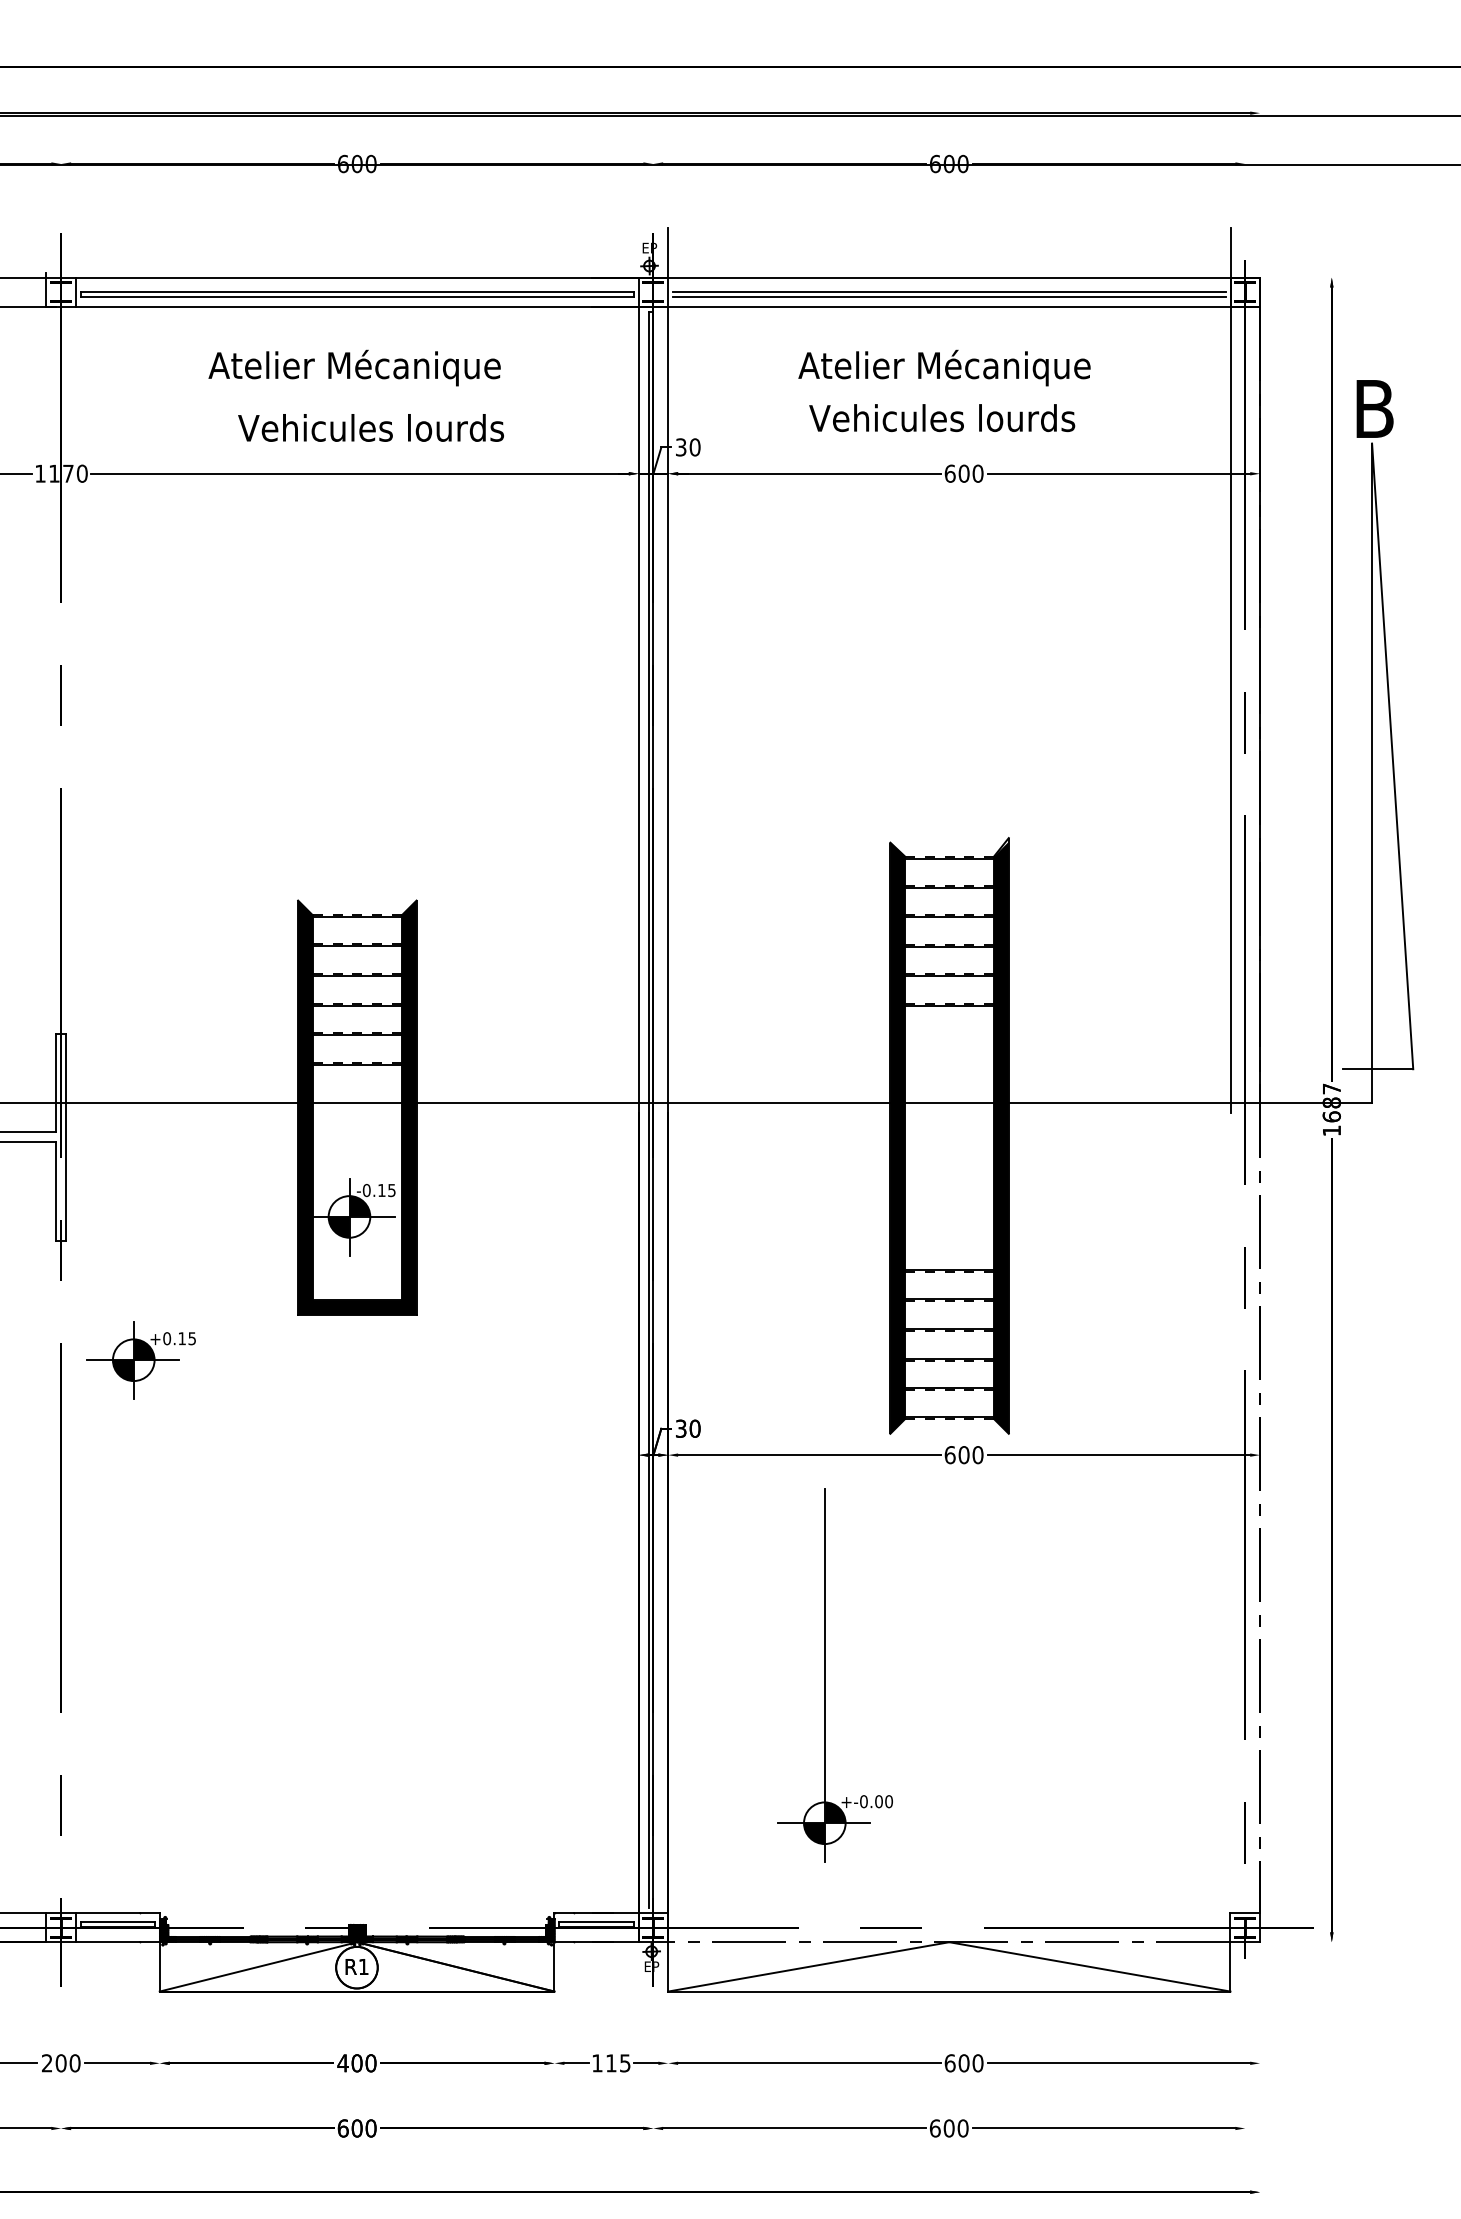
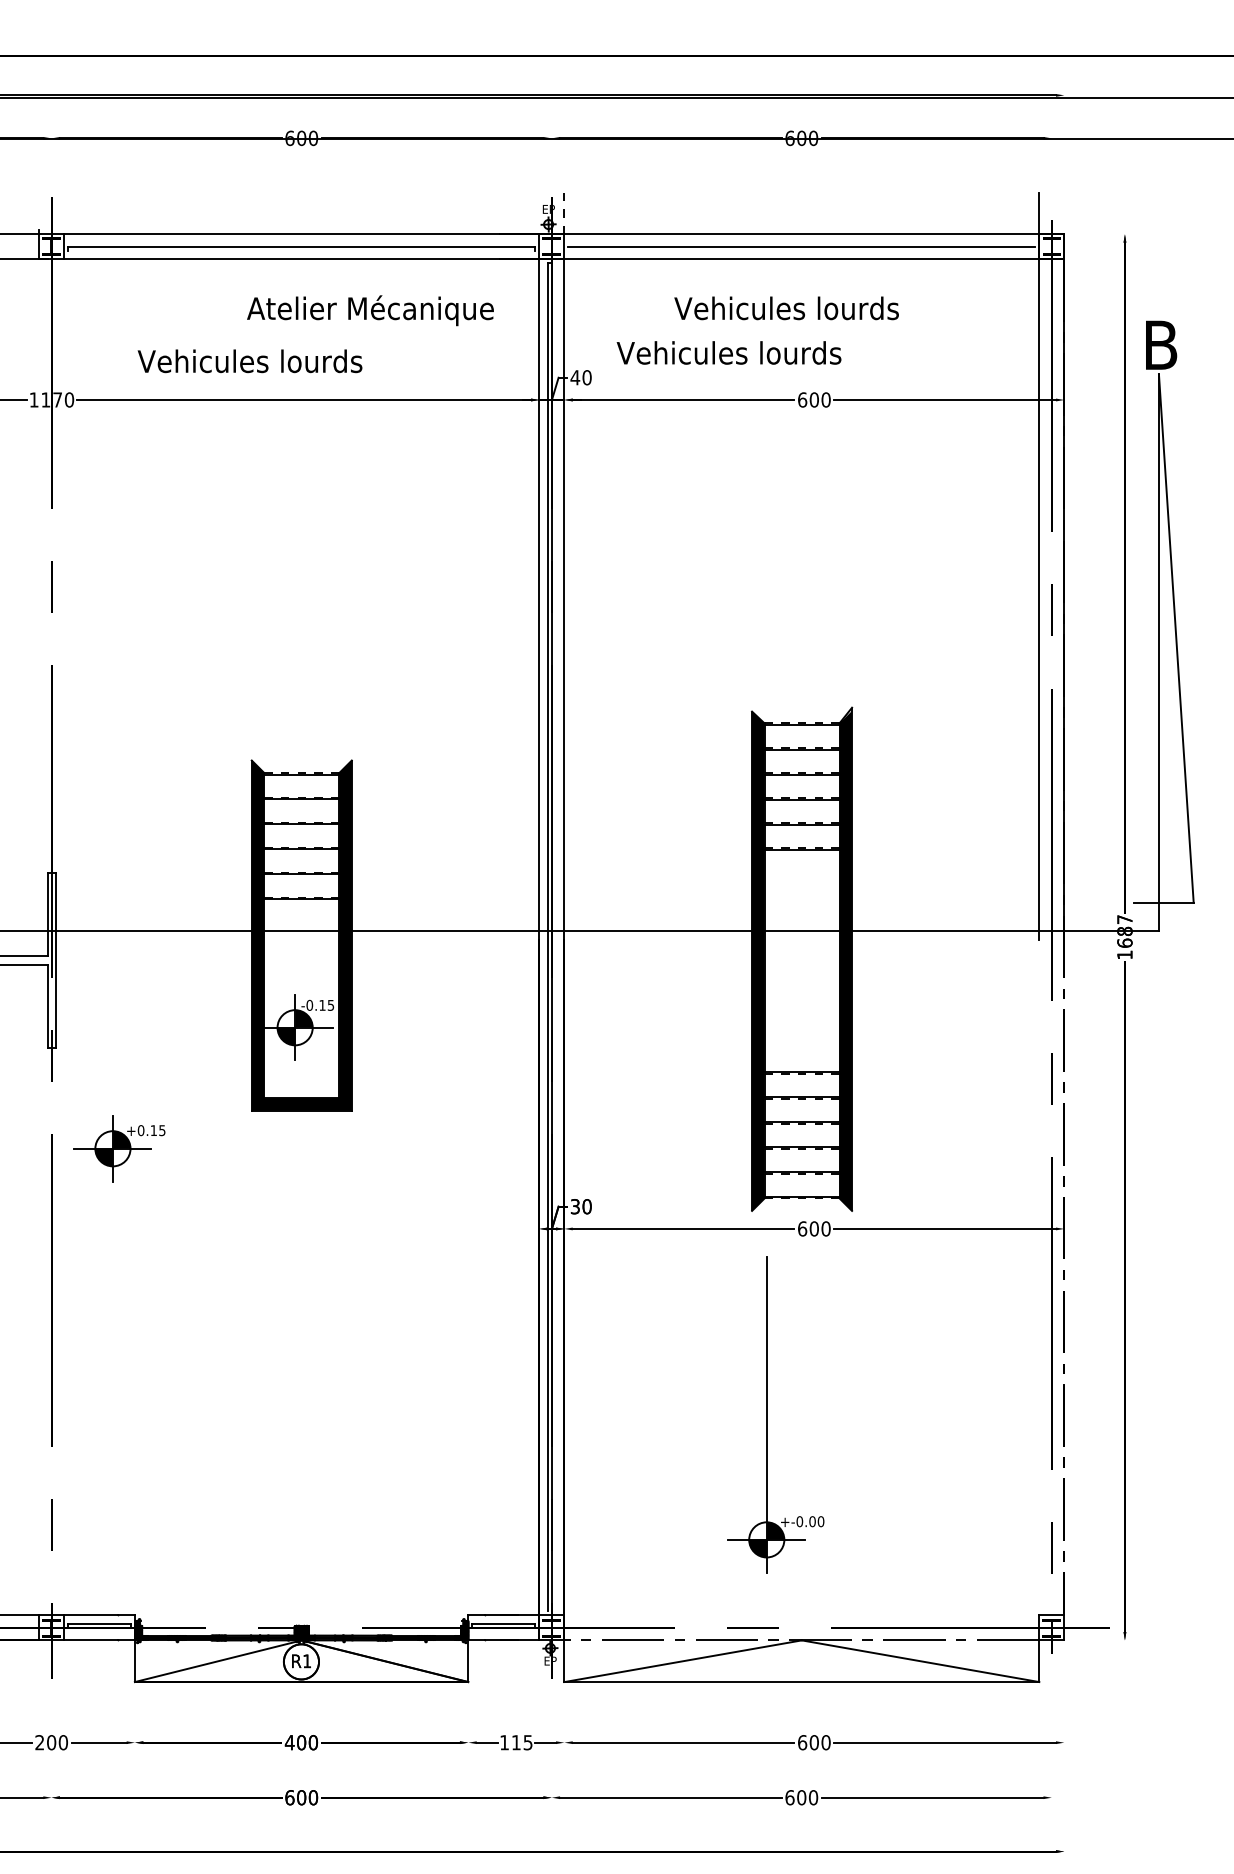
line: (668, 252) -> (564, 213), solid -> dashed
line: (357, 297) -> (301, 251), removed
line: (949, 297) -> (801, 251), removed
text: (354, 367) -> (370, 310), moved
text: (944, 367) -> (797, 310), Atelier Mécanique -> Vehicules lourds
text: (942, 418) -> (729, 353), moved
text: (370, 427) -> (249, 360), moved
text: (680, 447) -> (574, 377), 30 -> 40
part: (825, 1675) -> (767, 1415), moved

